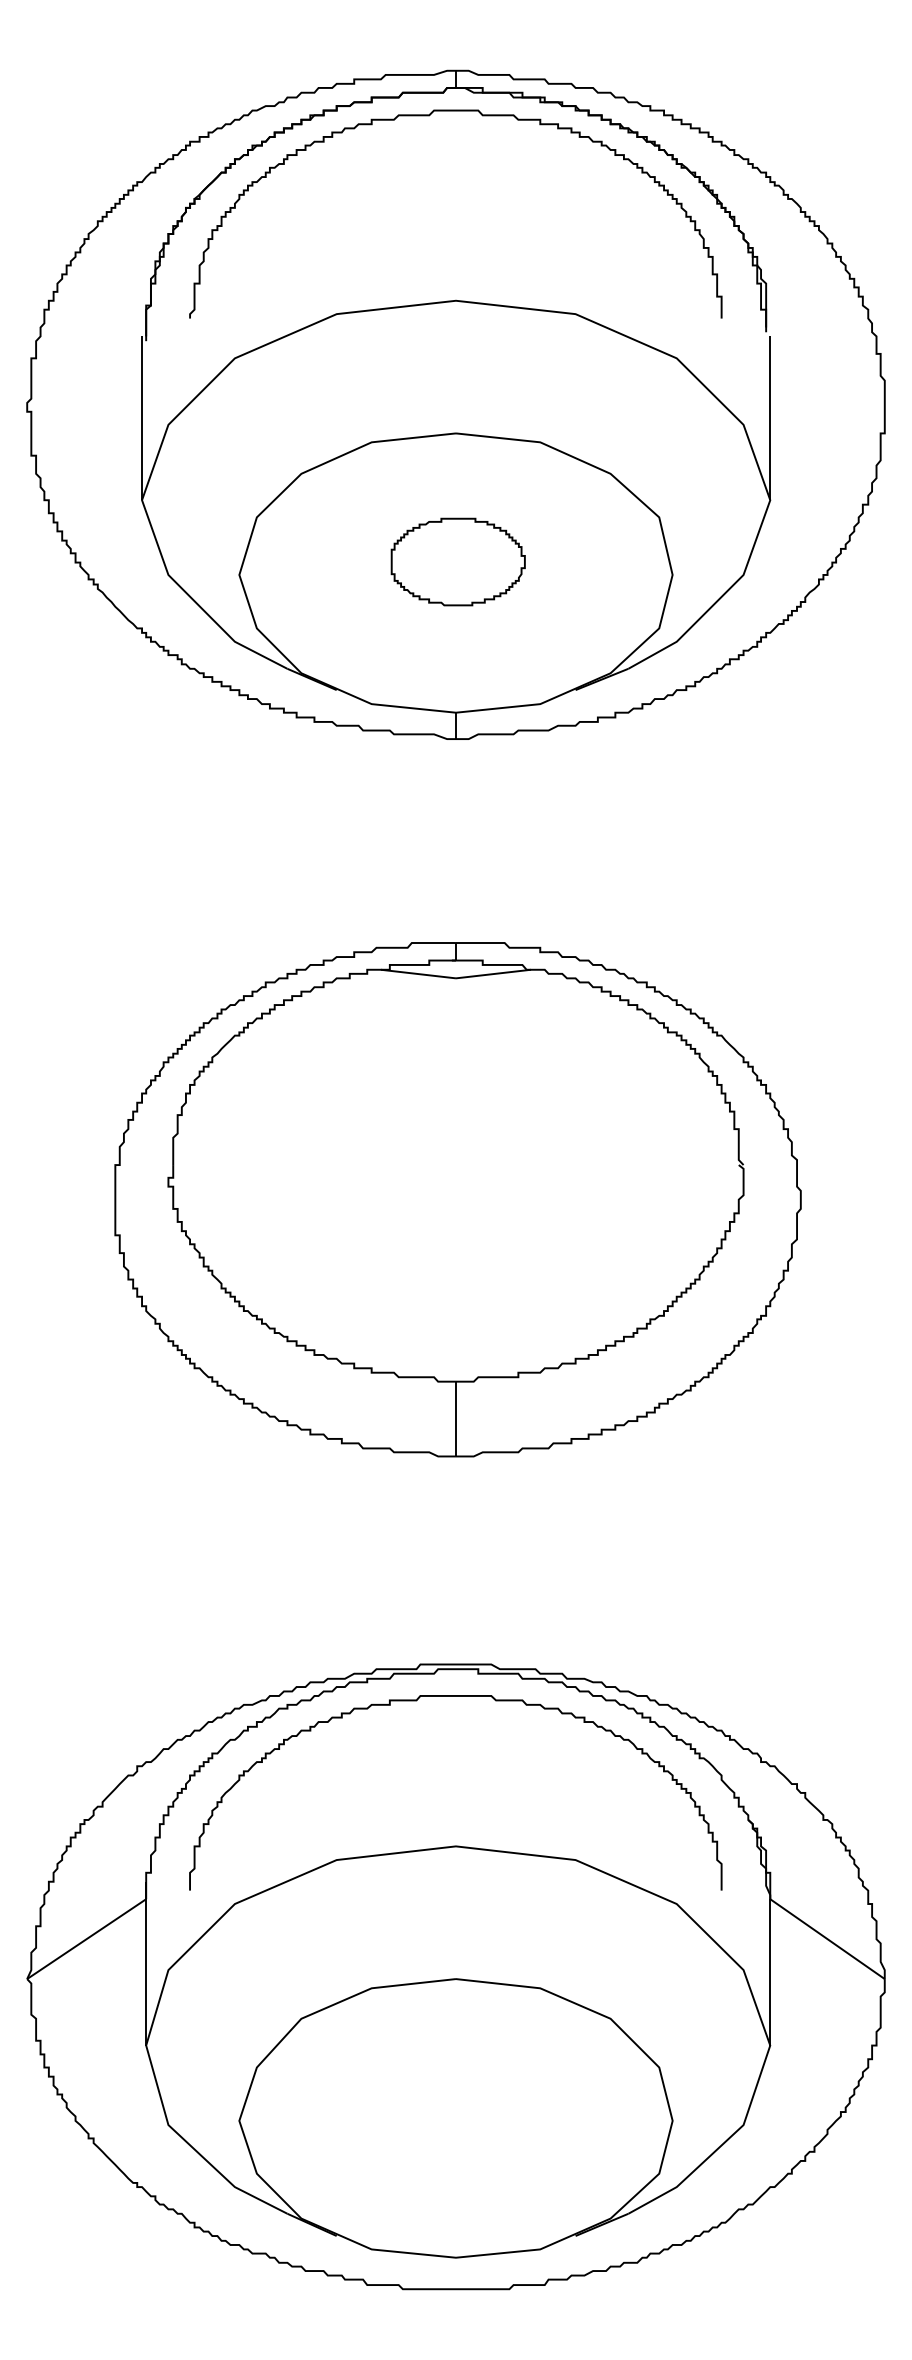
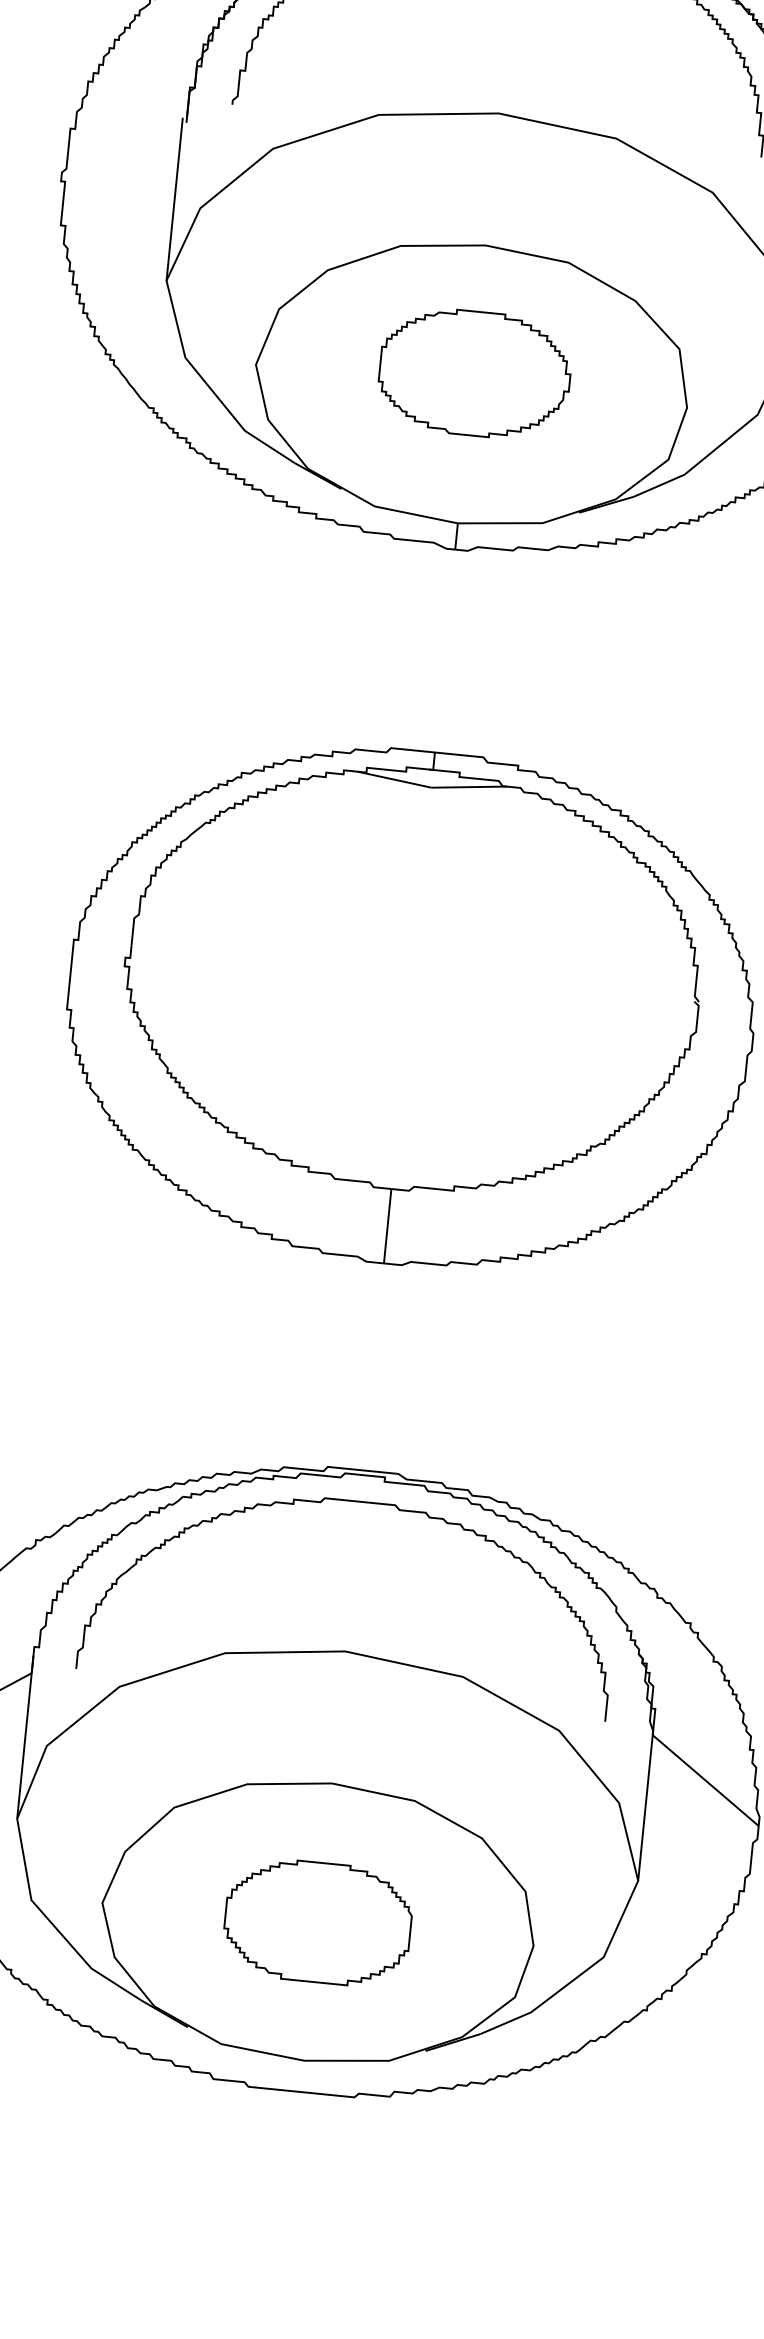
part: (458, 561) -> (475, 373), size x1.43
part: (455, 2118) -> (317, 1922), added

